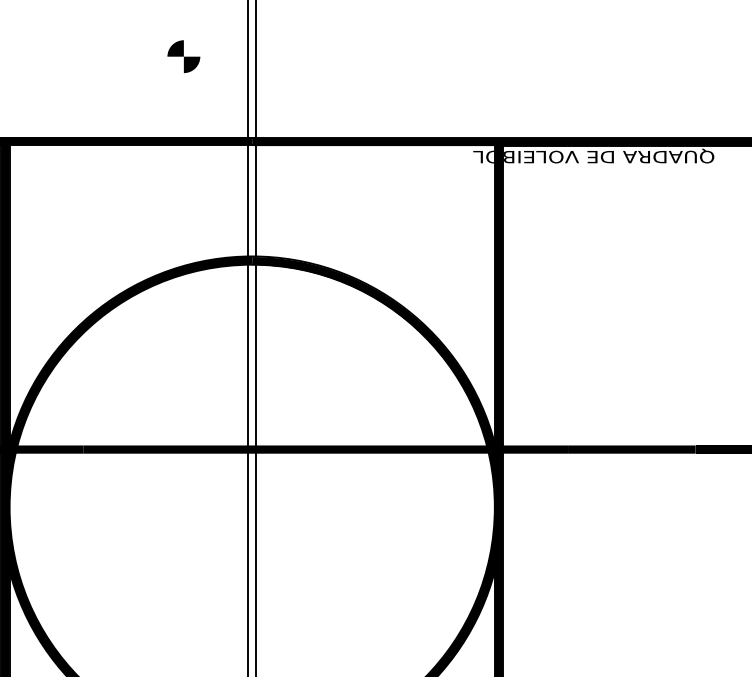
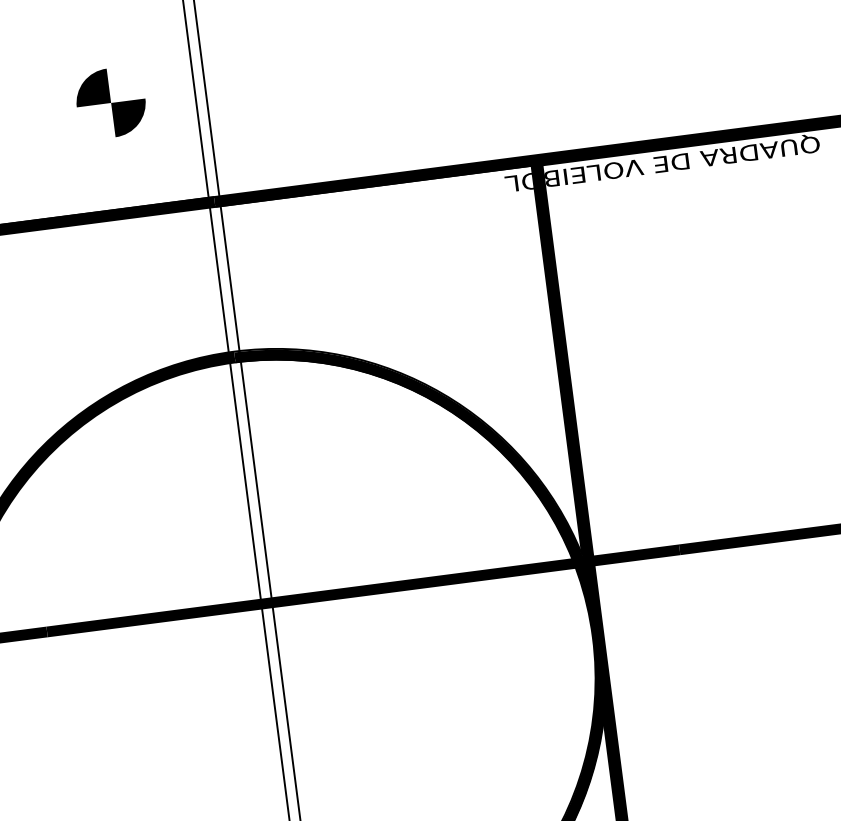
part: (183, 56) -> (110, 102), size x1.6

